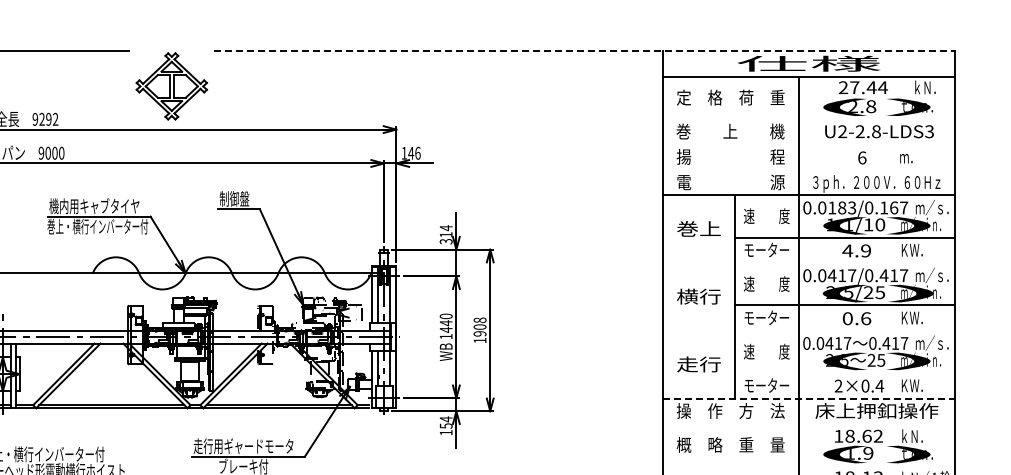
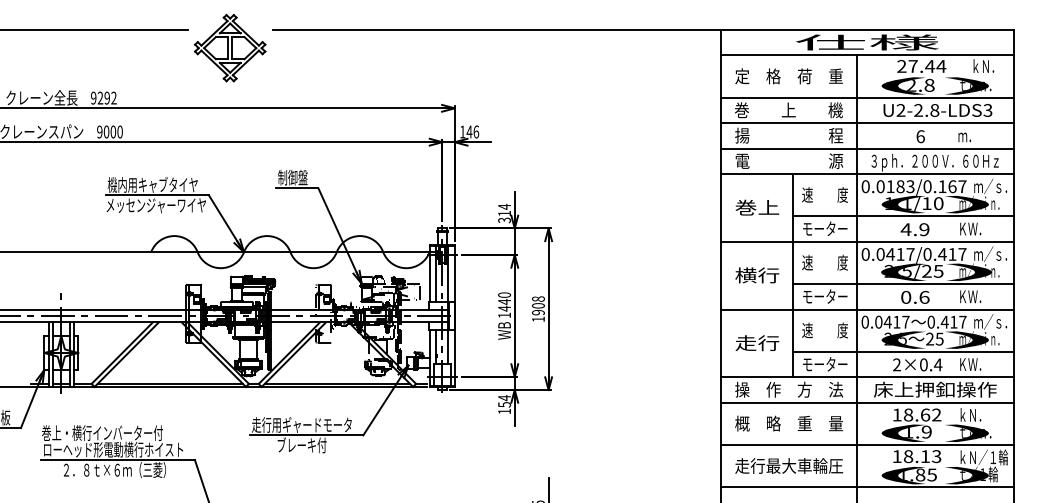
line: (585, 51) -> (643, 30), dashed -> solid
part: (172, 85) -> (230, 47), moved
line: (809, 118) -> (867, 97), added
line: (809, 144) -> (867, 123), added
line: (809, 169) -> (867, 148), added
text: (97, 226) -> (155, 205), 巻上・横行インバーター付 -> メッセンジャーワイヤ
line: (809, 262) -> (867, 241), added
line: (809, 330) -> (867, 309), added
line: (845, 372) -> (903, 351), added
line: (810, 398) -> (868, 377), dashed -> solid
line: (809, 423) -> (867, 402), added
line: (809, 466) -> (867, 445), added

